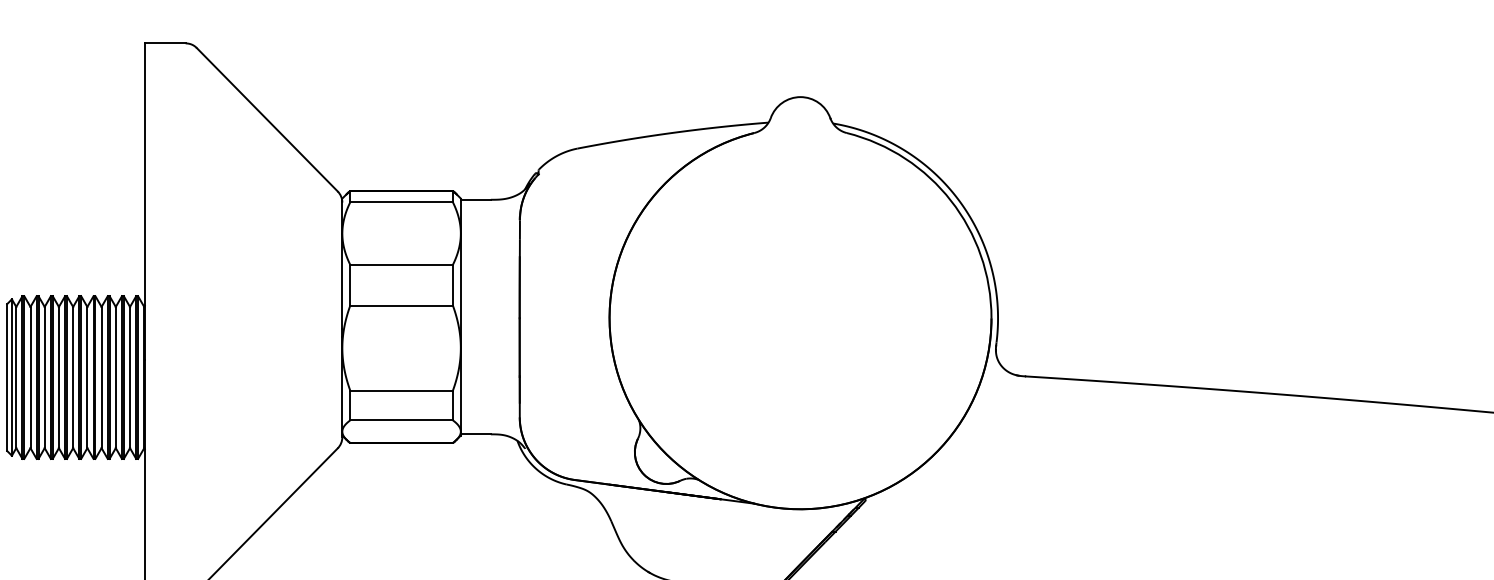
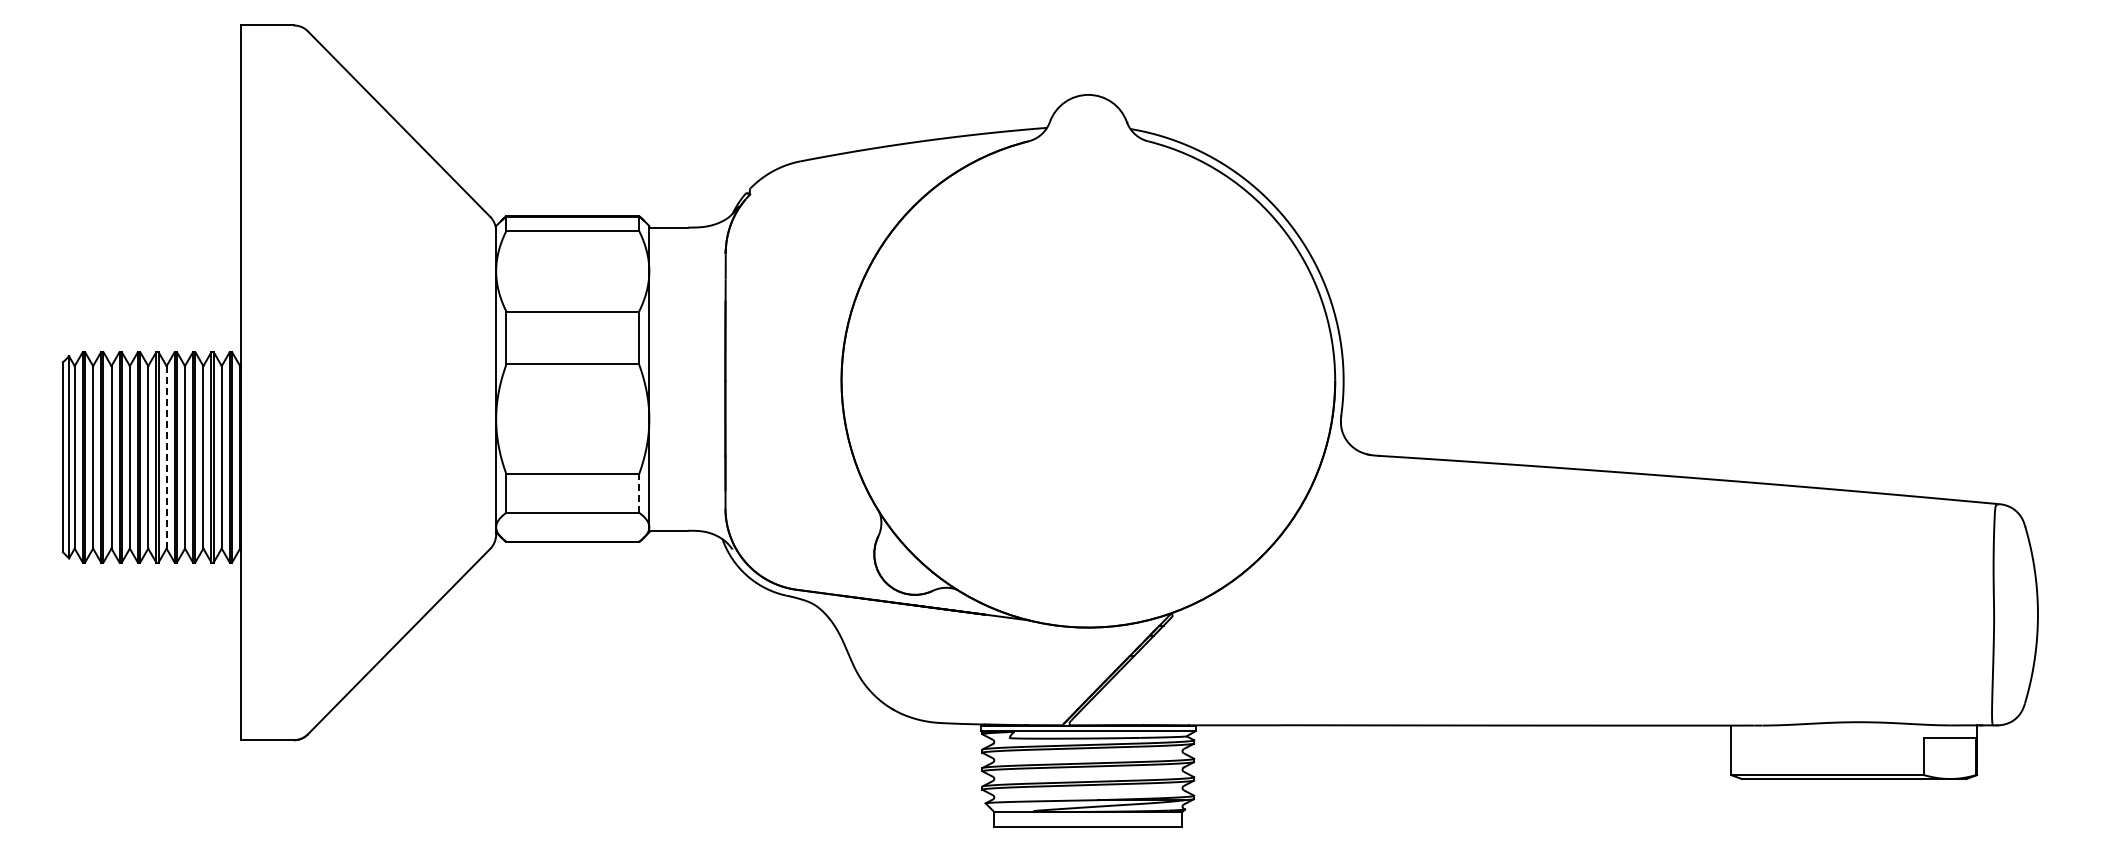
line: (87, 377) -> (166, 457), solid -> dashed
line: (453, 404) -> (639, 492), solid -> dashed

